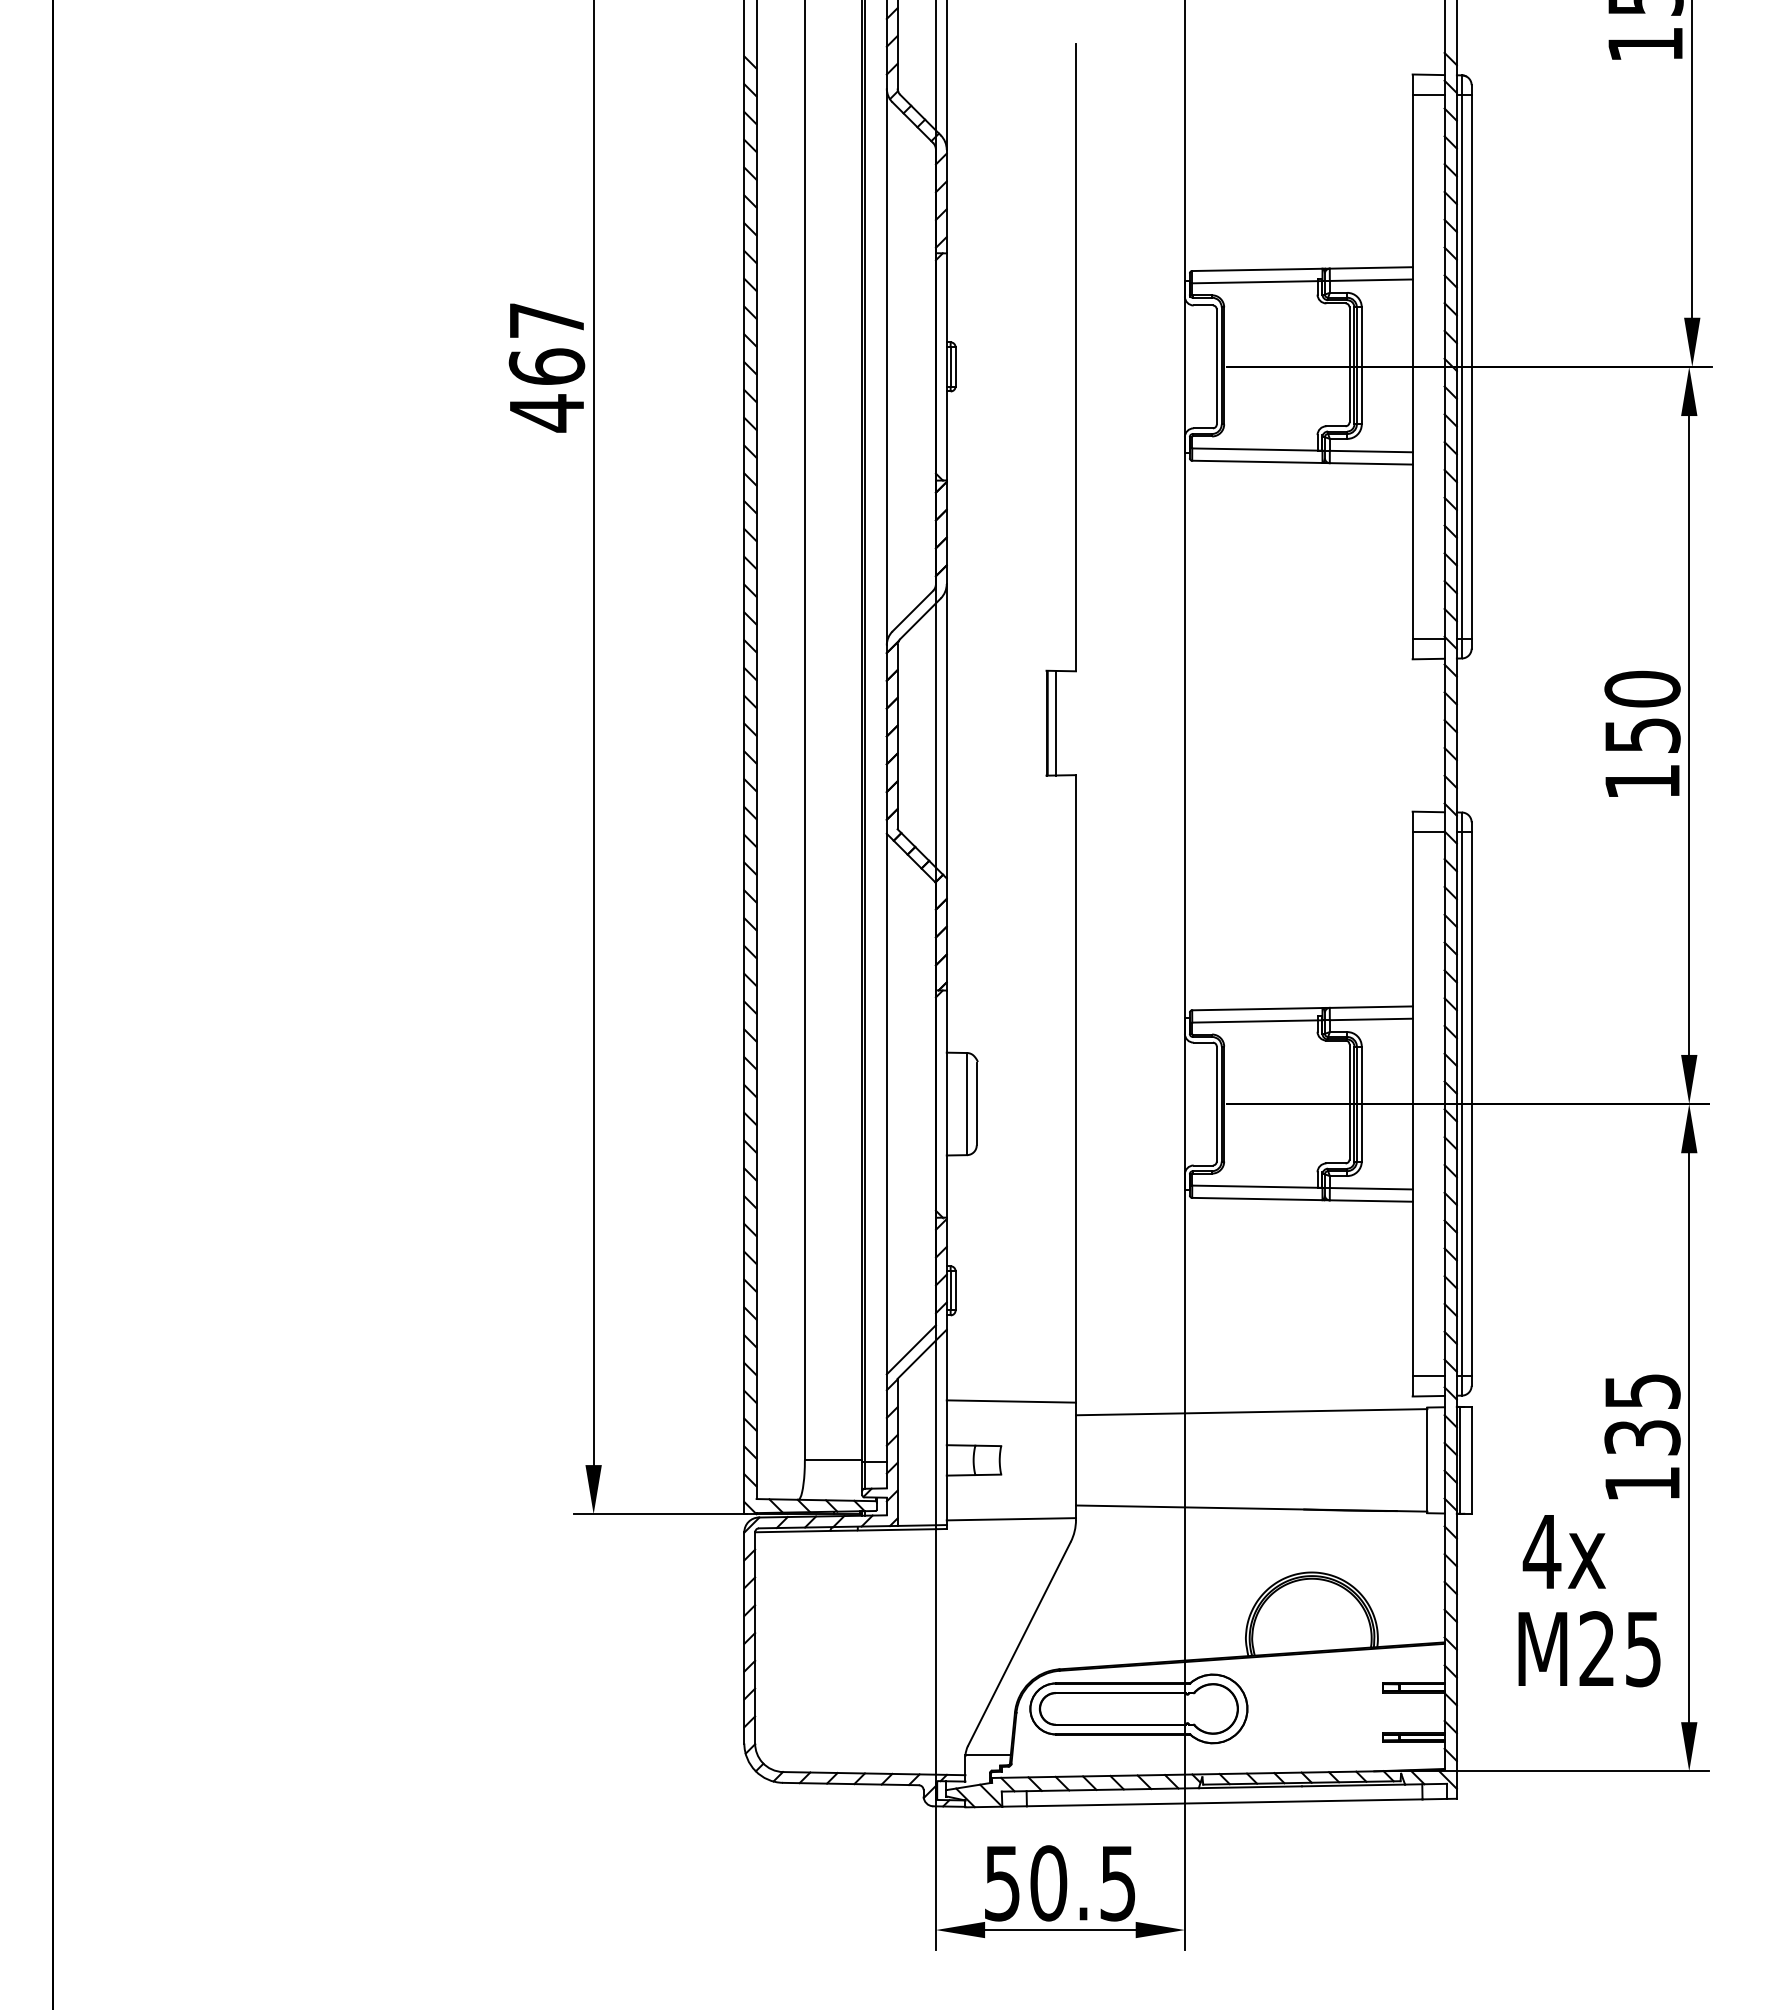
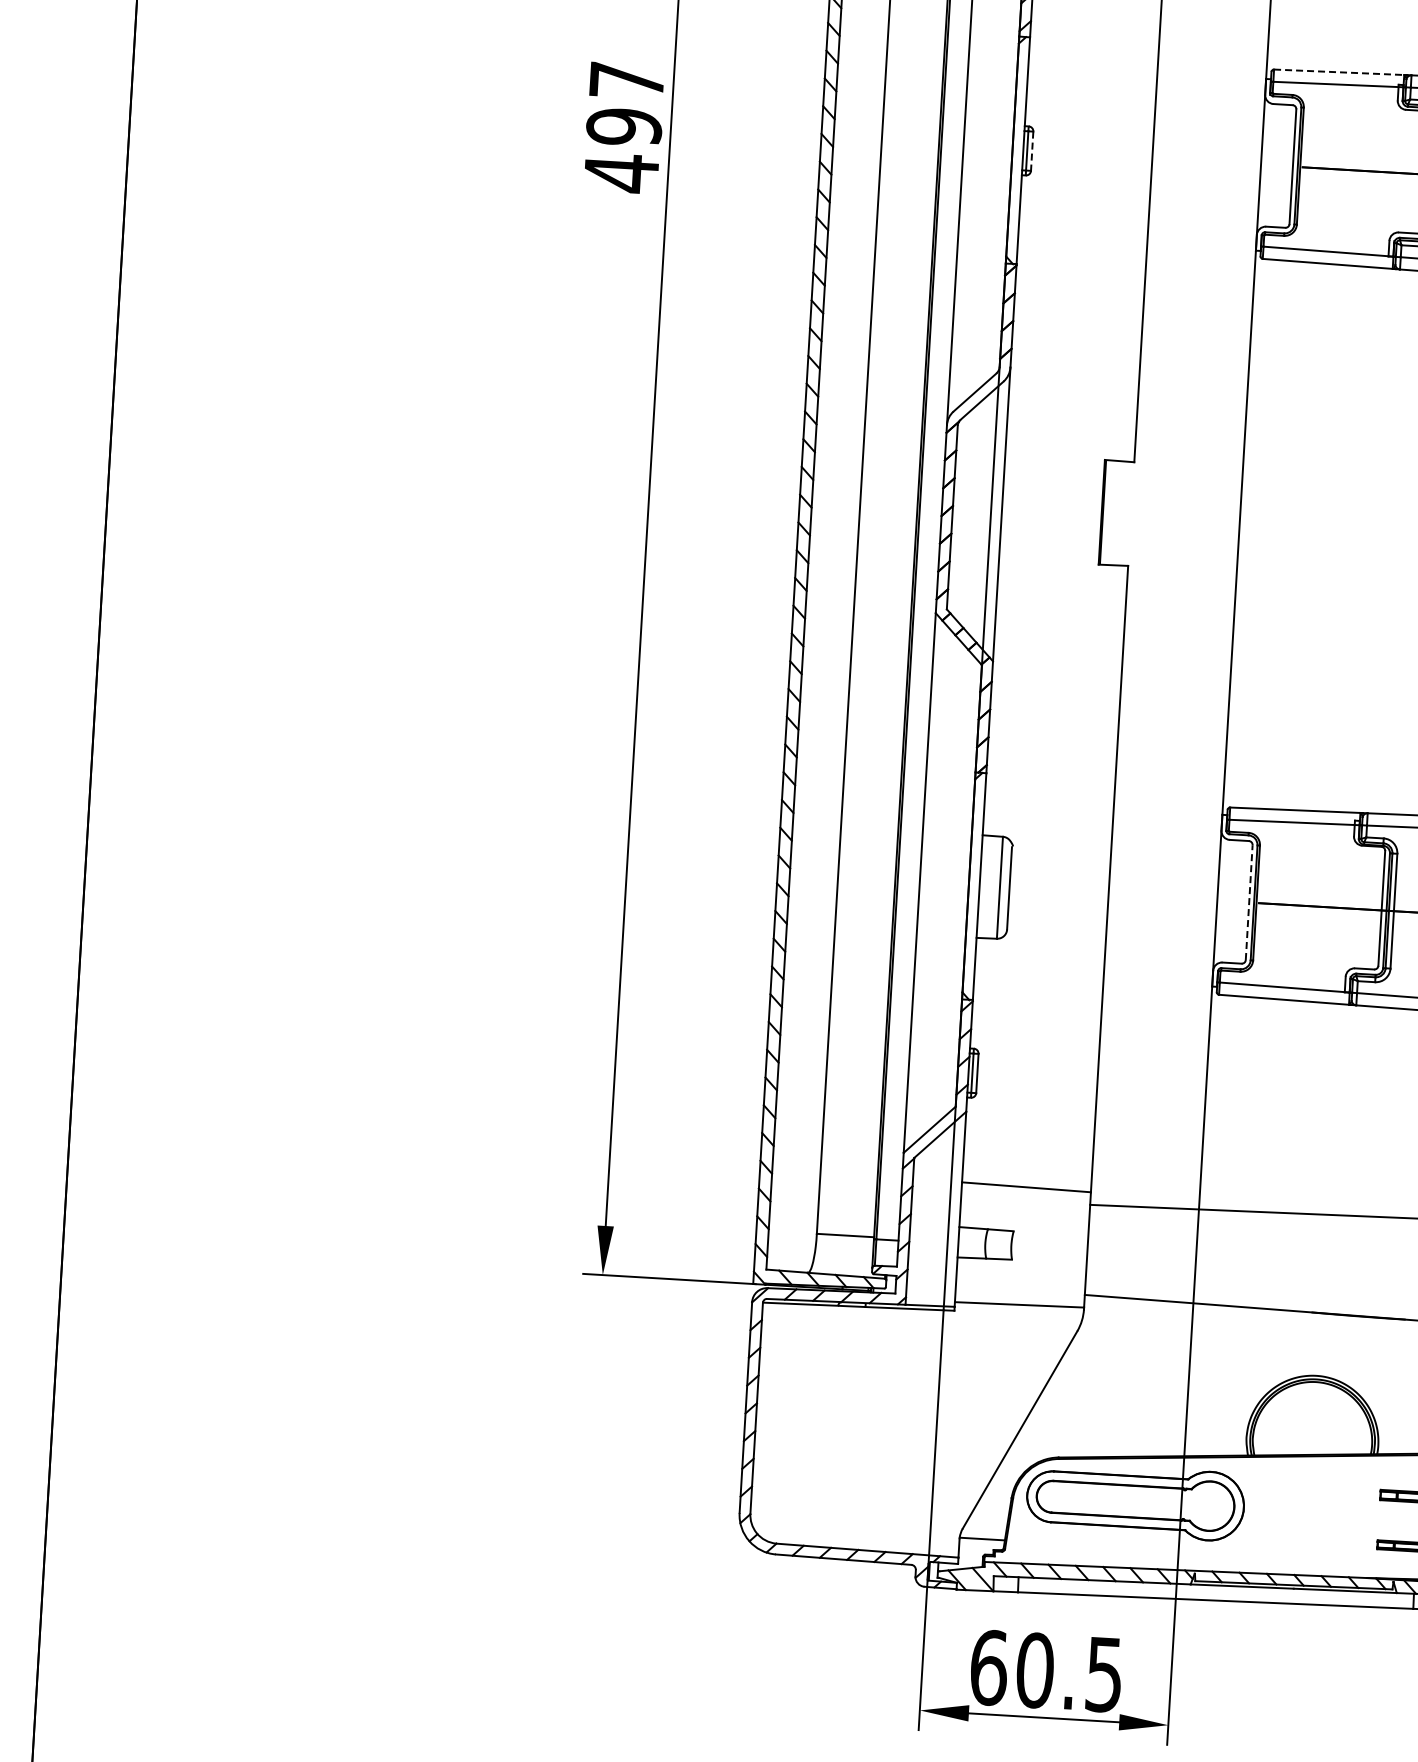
line: (1257, 269) -> (1339, 71), solid -> dashed
text: (546, 366) -> (623, 126), 467 -> 497
line: (955, 366) -> (1032, 150), solid -> dashed
line: (1056, 722) -> (1111, 512), removed
line: (1216, 1103) -> (1248, 901), solid -> dashed
text: (1002, 1883) -> (989, 1667), 50.5 -> 60.5

